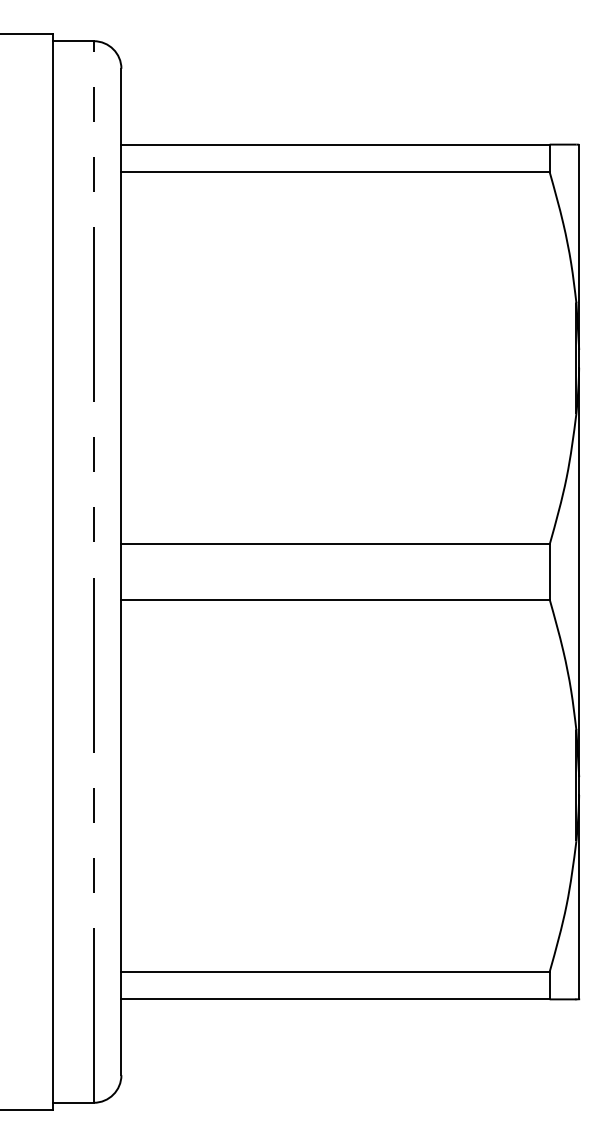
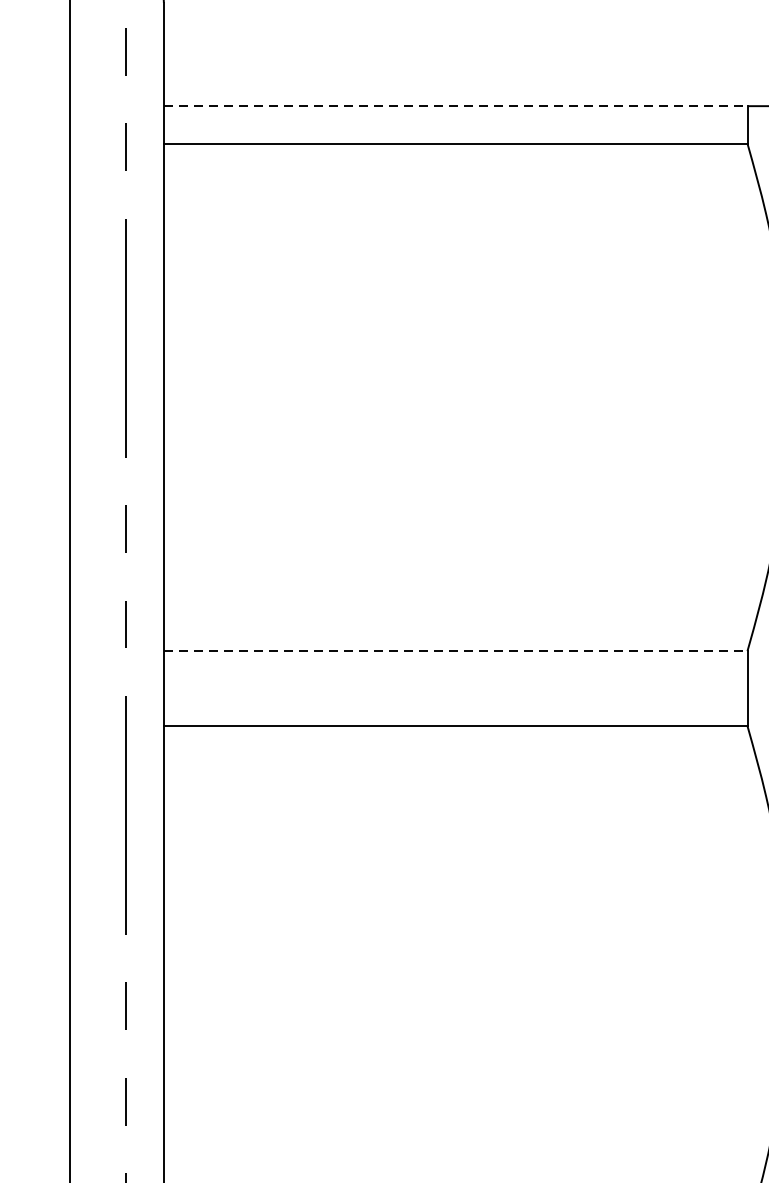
line: (336, 144) -> (456, 106), solid -> dashed
line: (336, 544) -> (456, 651), solid -> dashed

